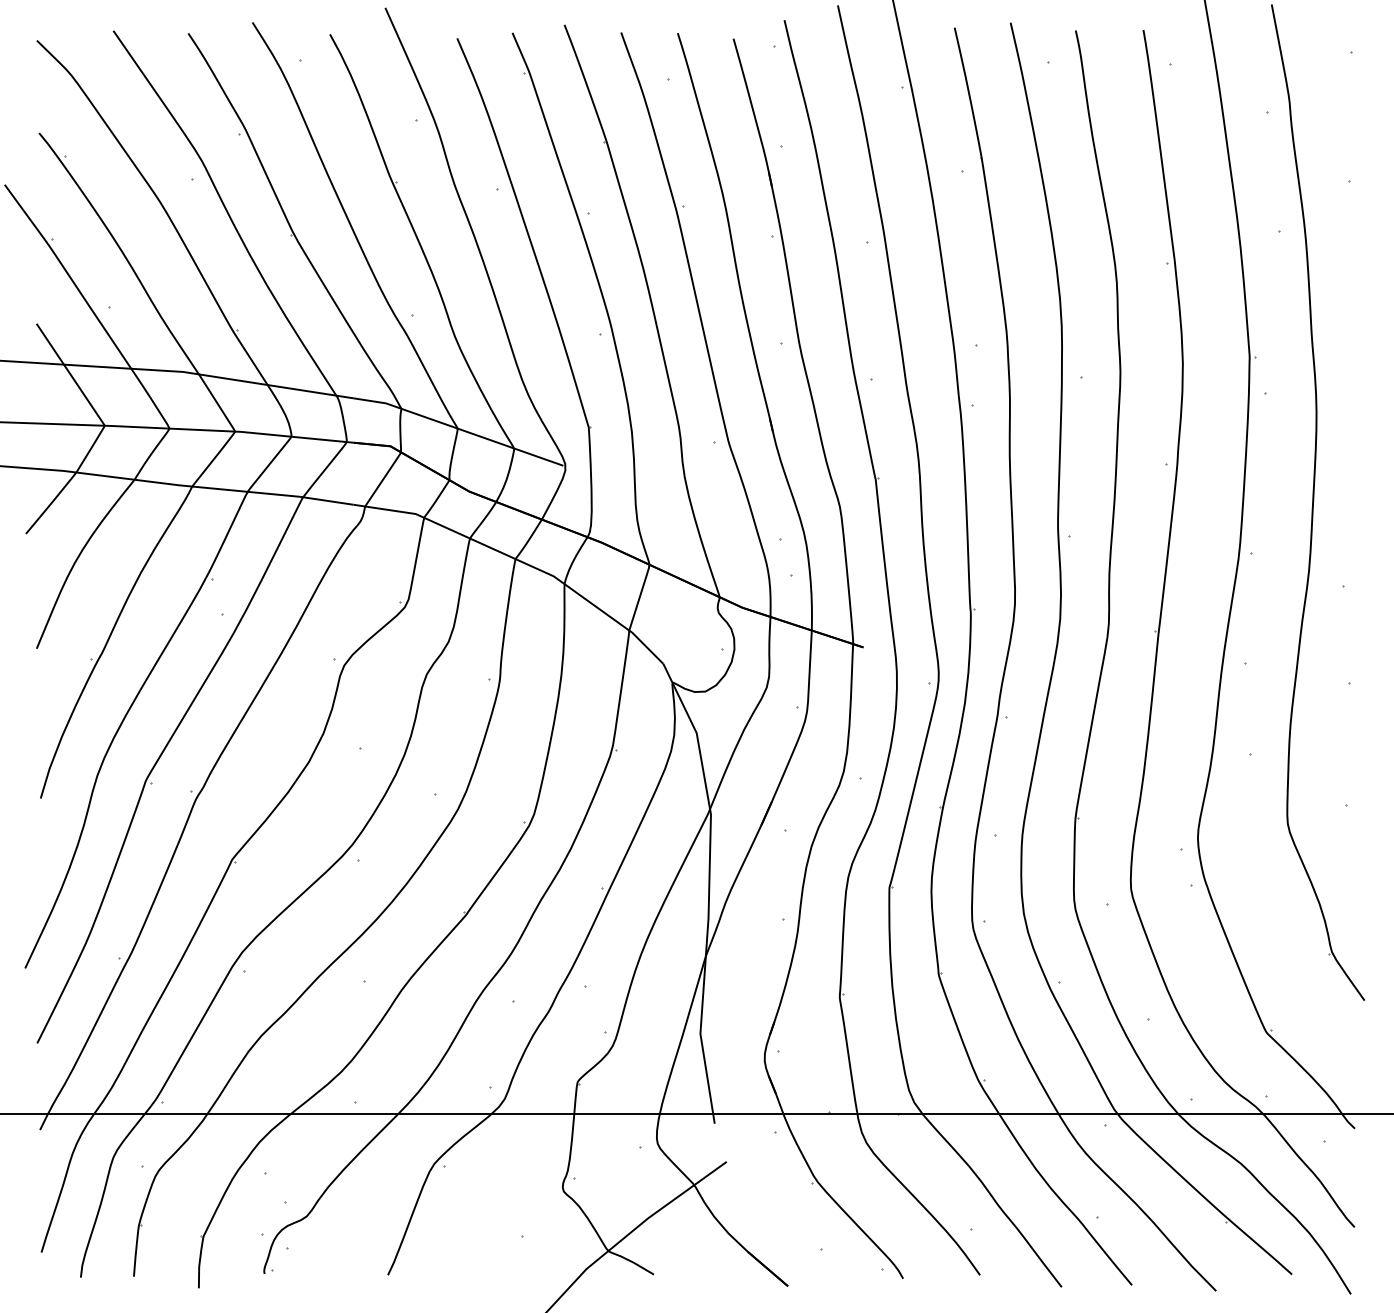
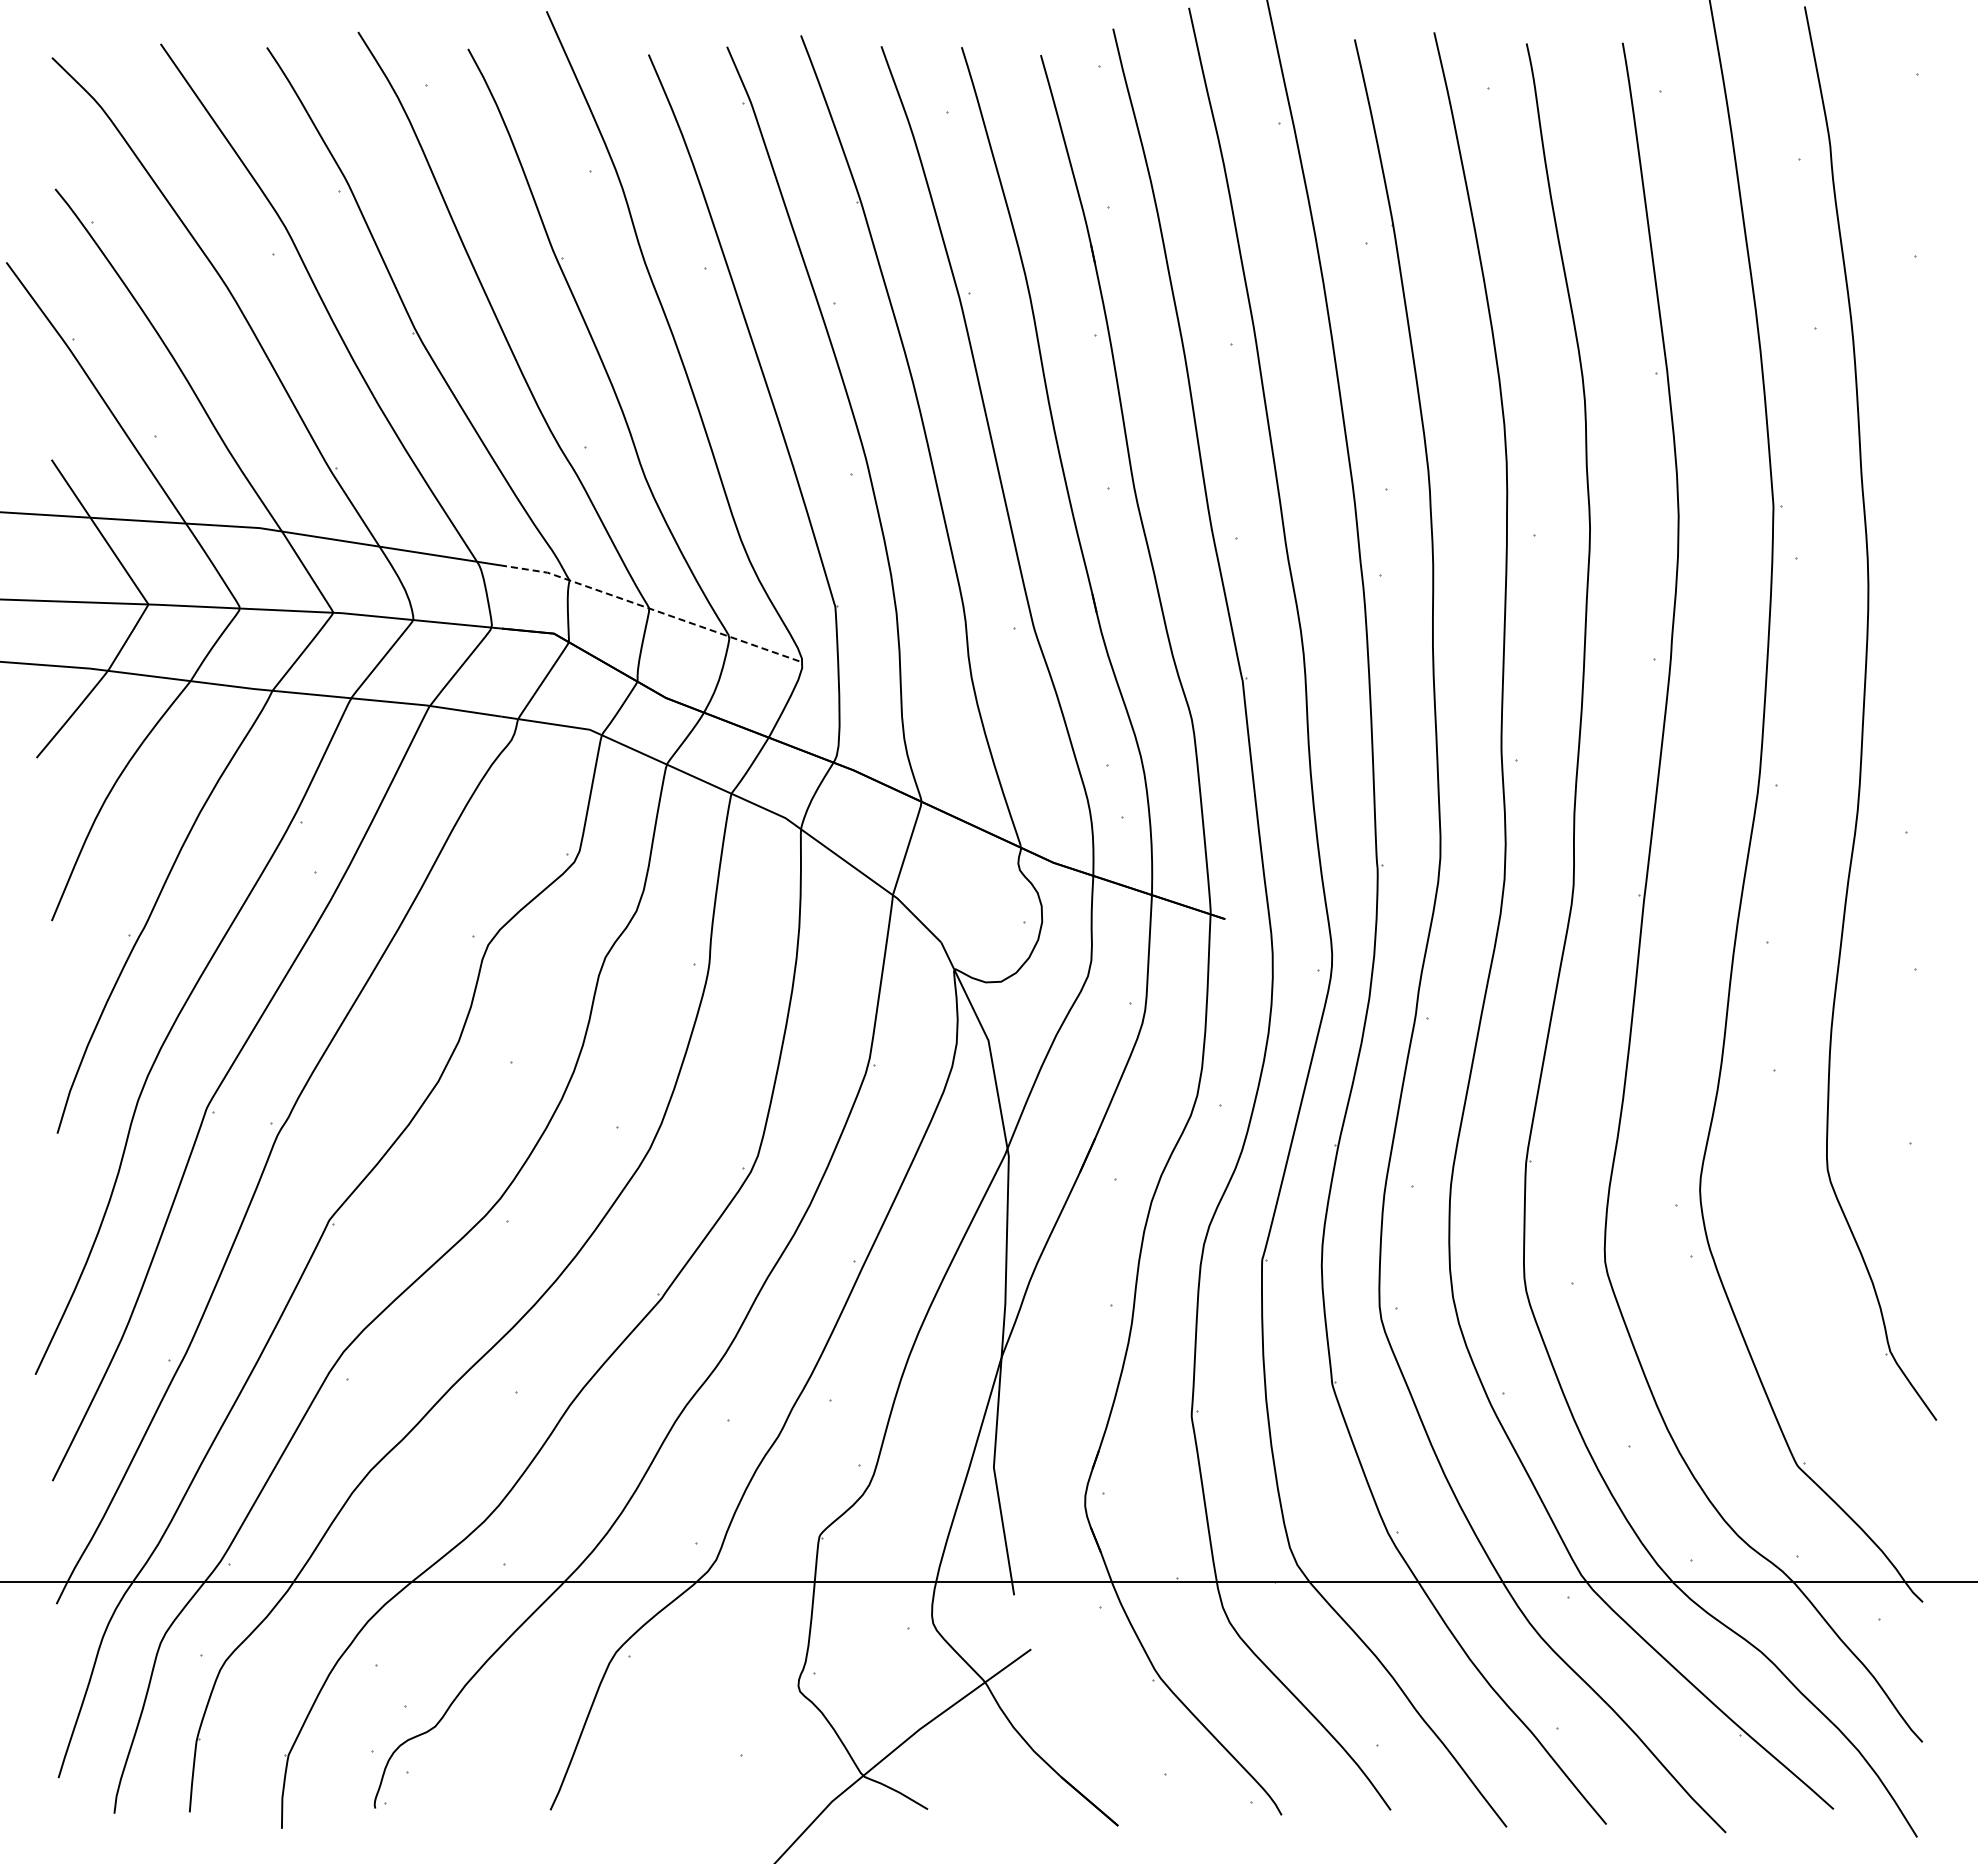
line: (458, 428) -> (650, 608), solid -> dashed

